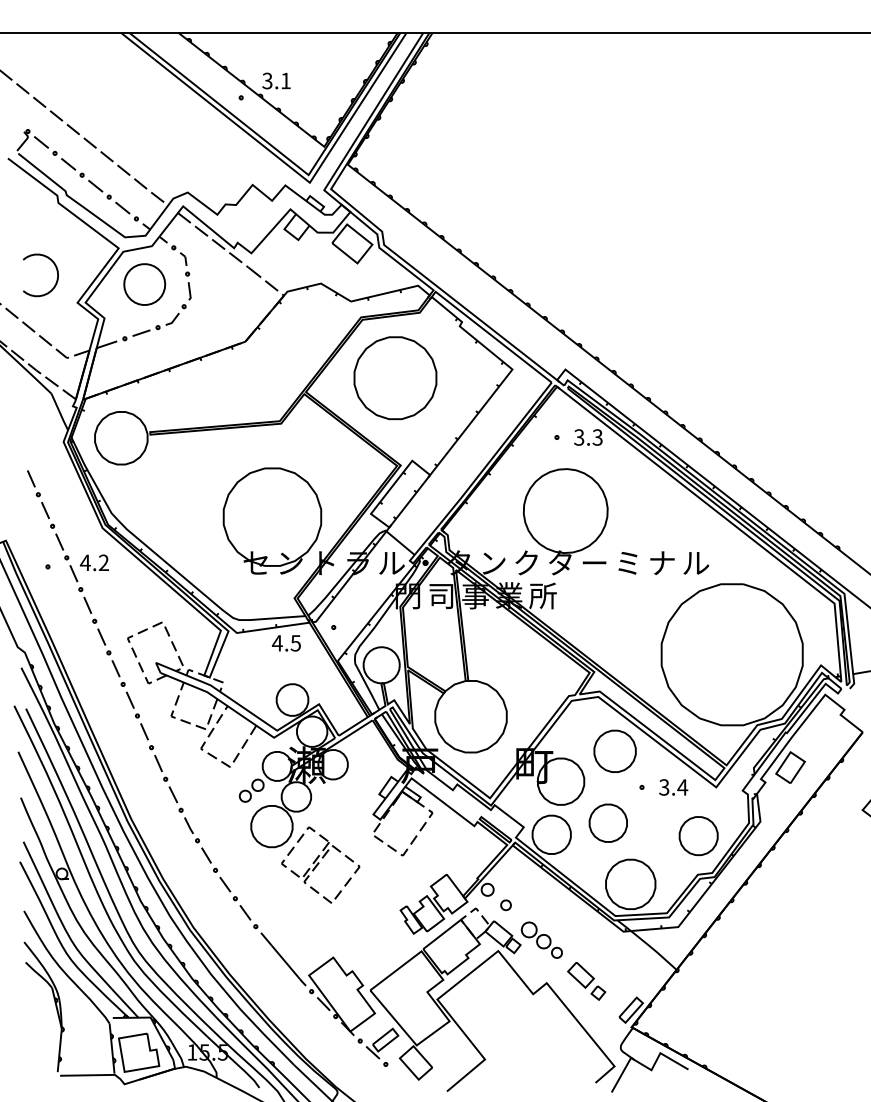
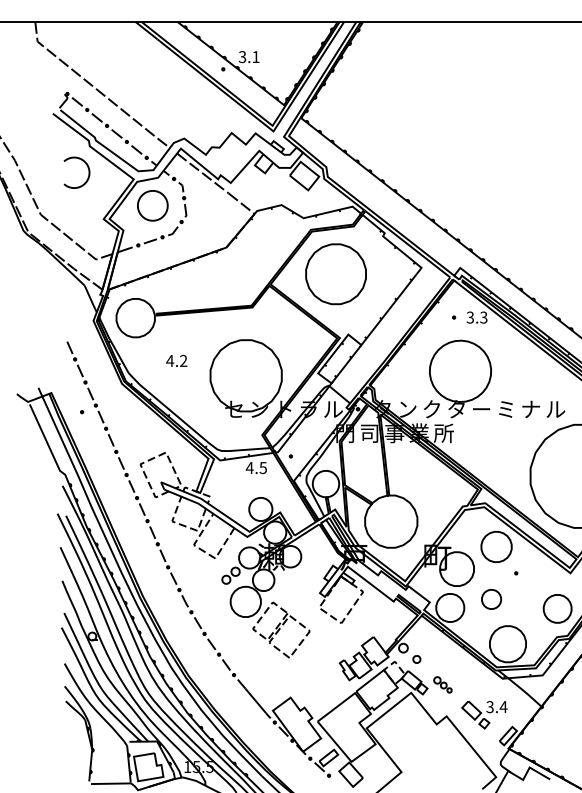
curve: (56, 271) -> (88, 169), moved
text: (94, 562) -> (176, 360), moved
text: (673, 787) -> (496, 707), moved
part: (607, 822) -> (491, 598), size x0.7
part: (541, 939) -> (442, 684), size x0.6

